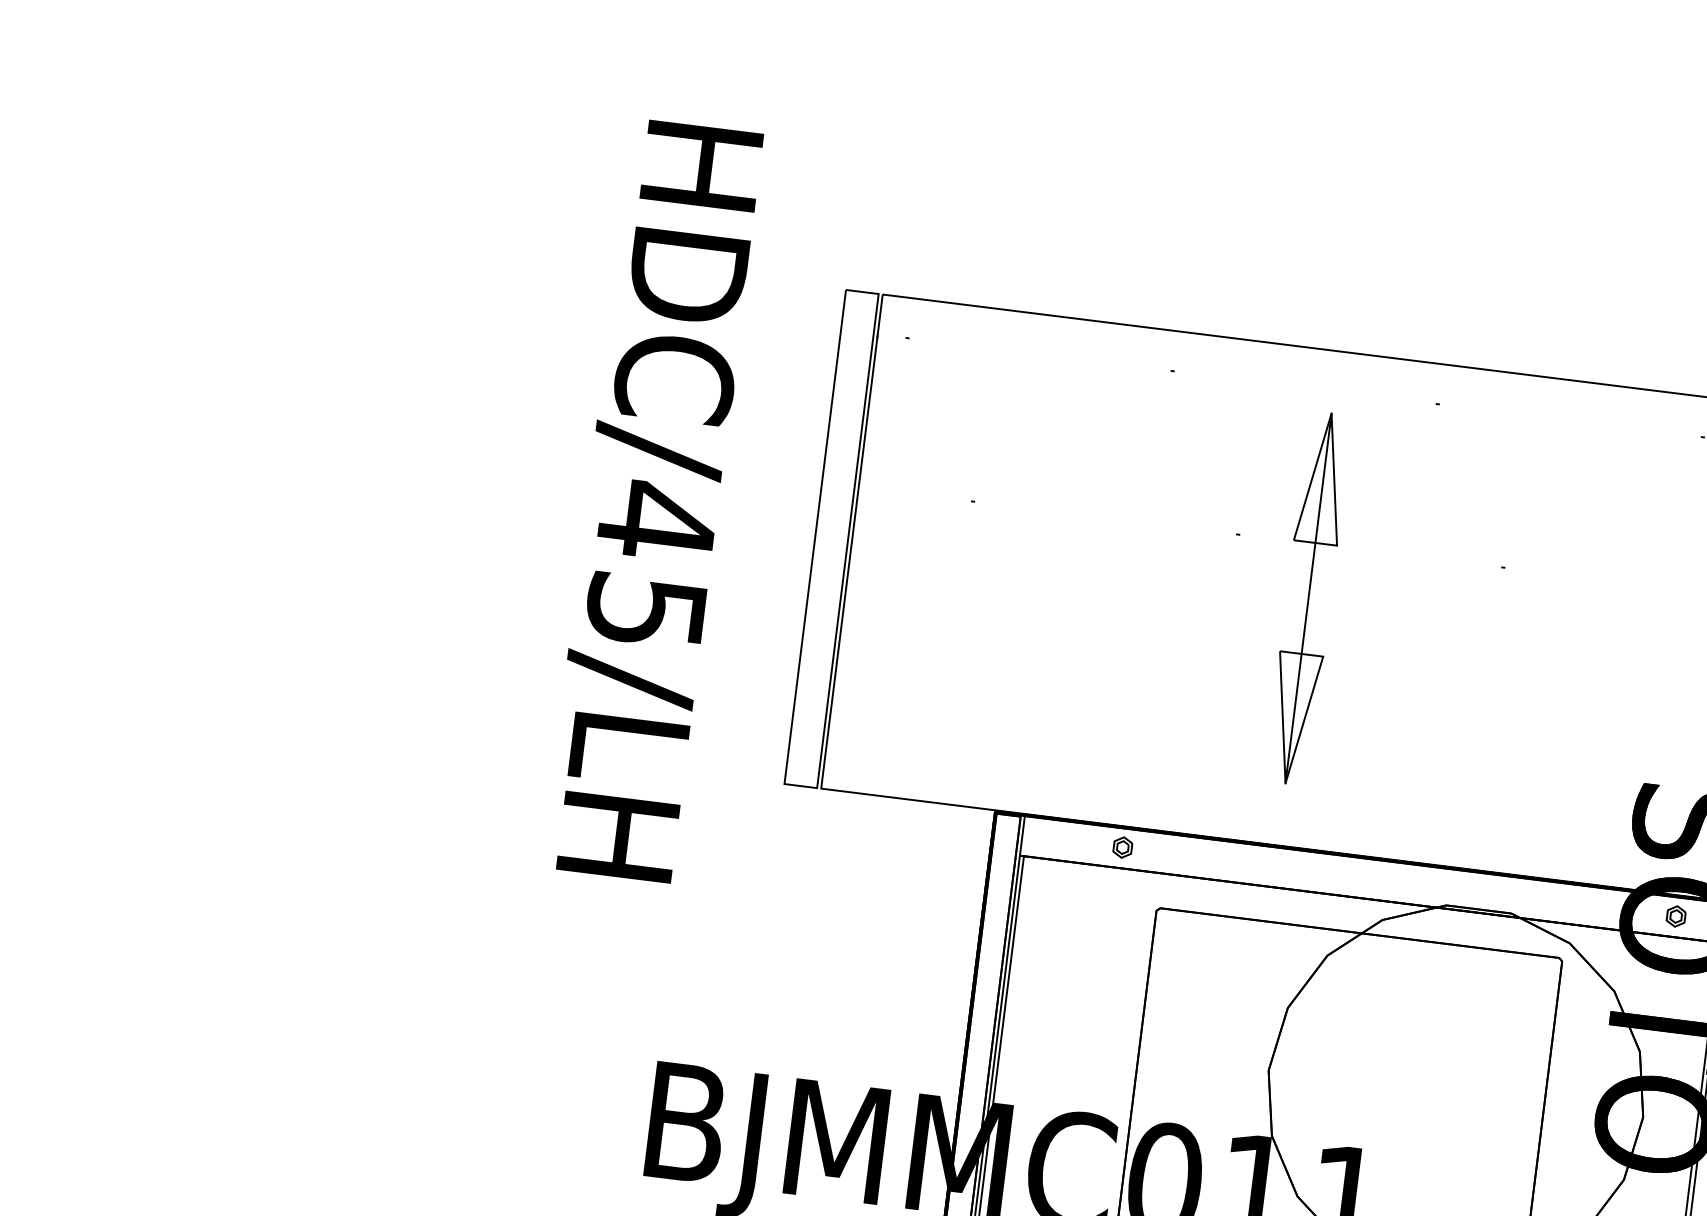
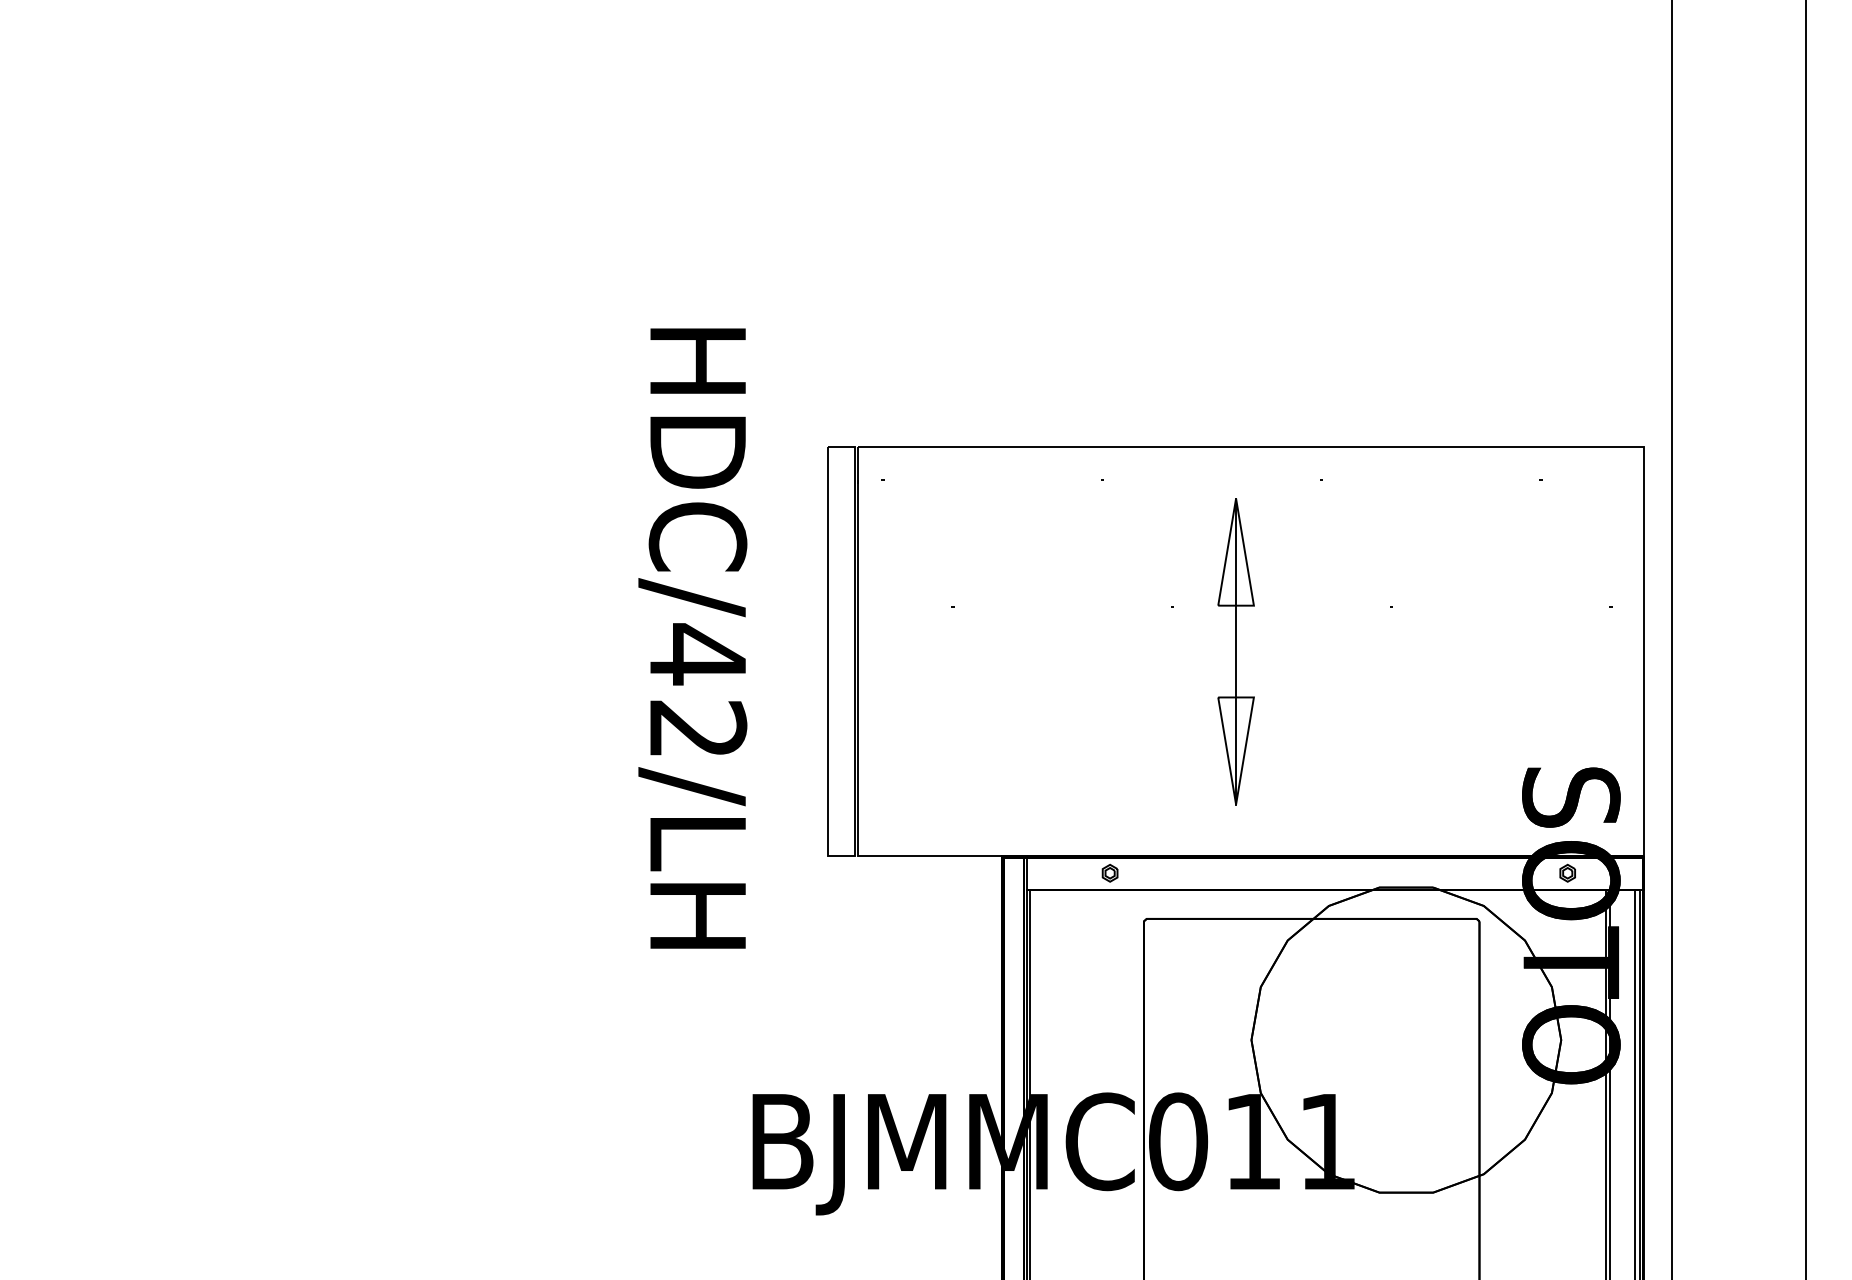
text: (645, 610) -> (697, 728), HDC/45/LH -> HDC/42/LH

